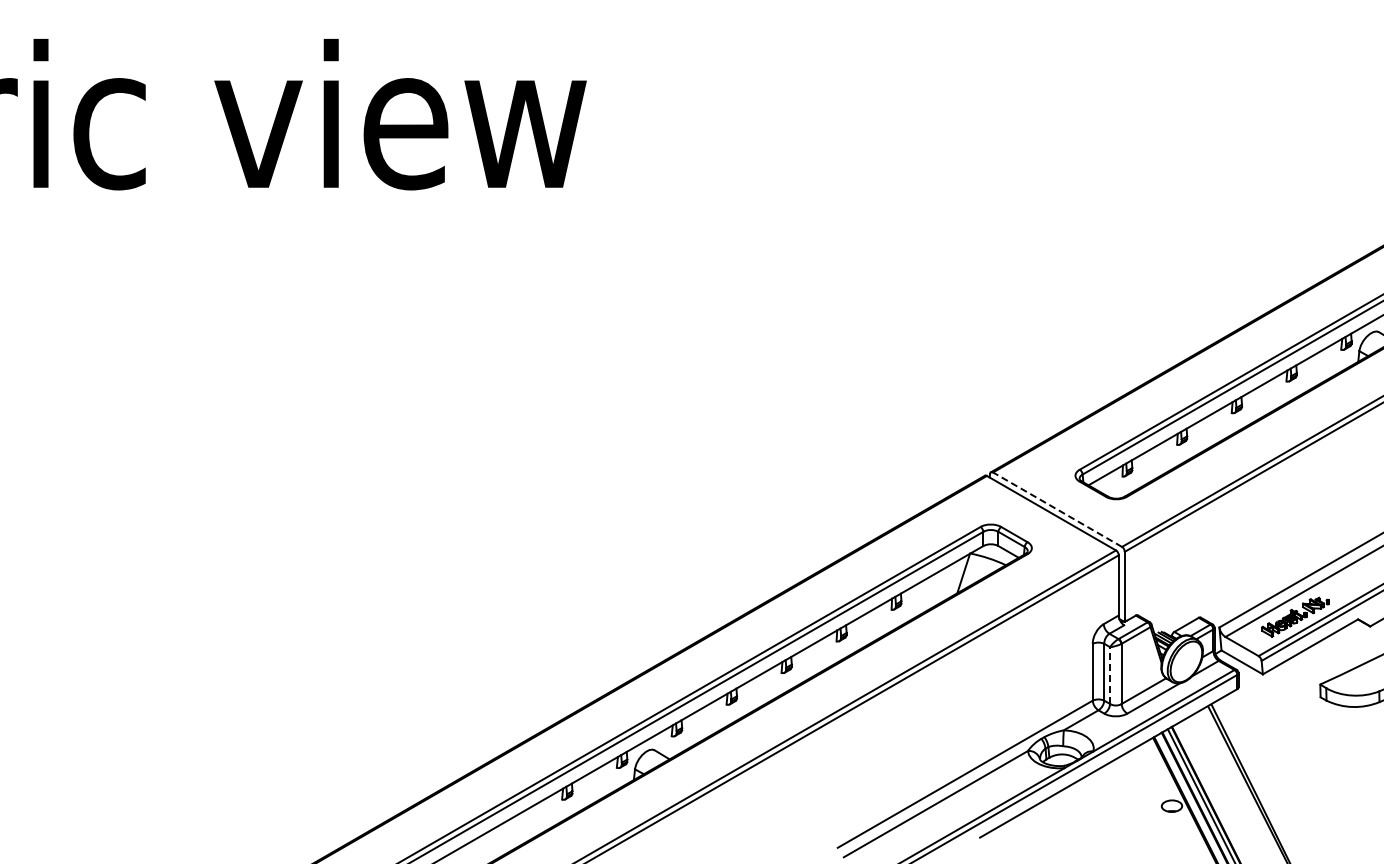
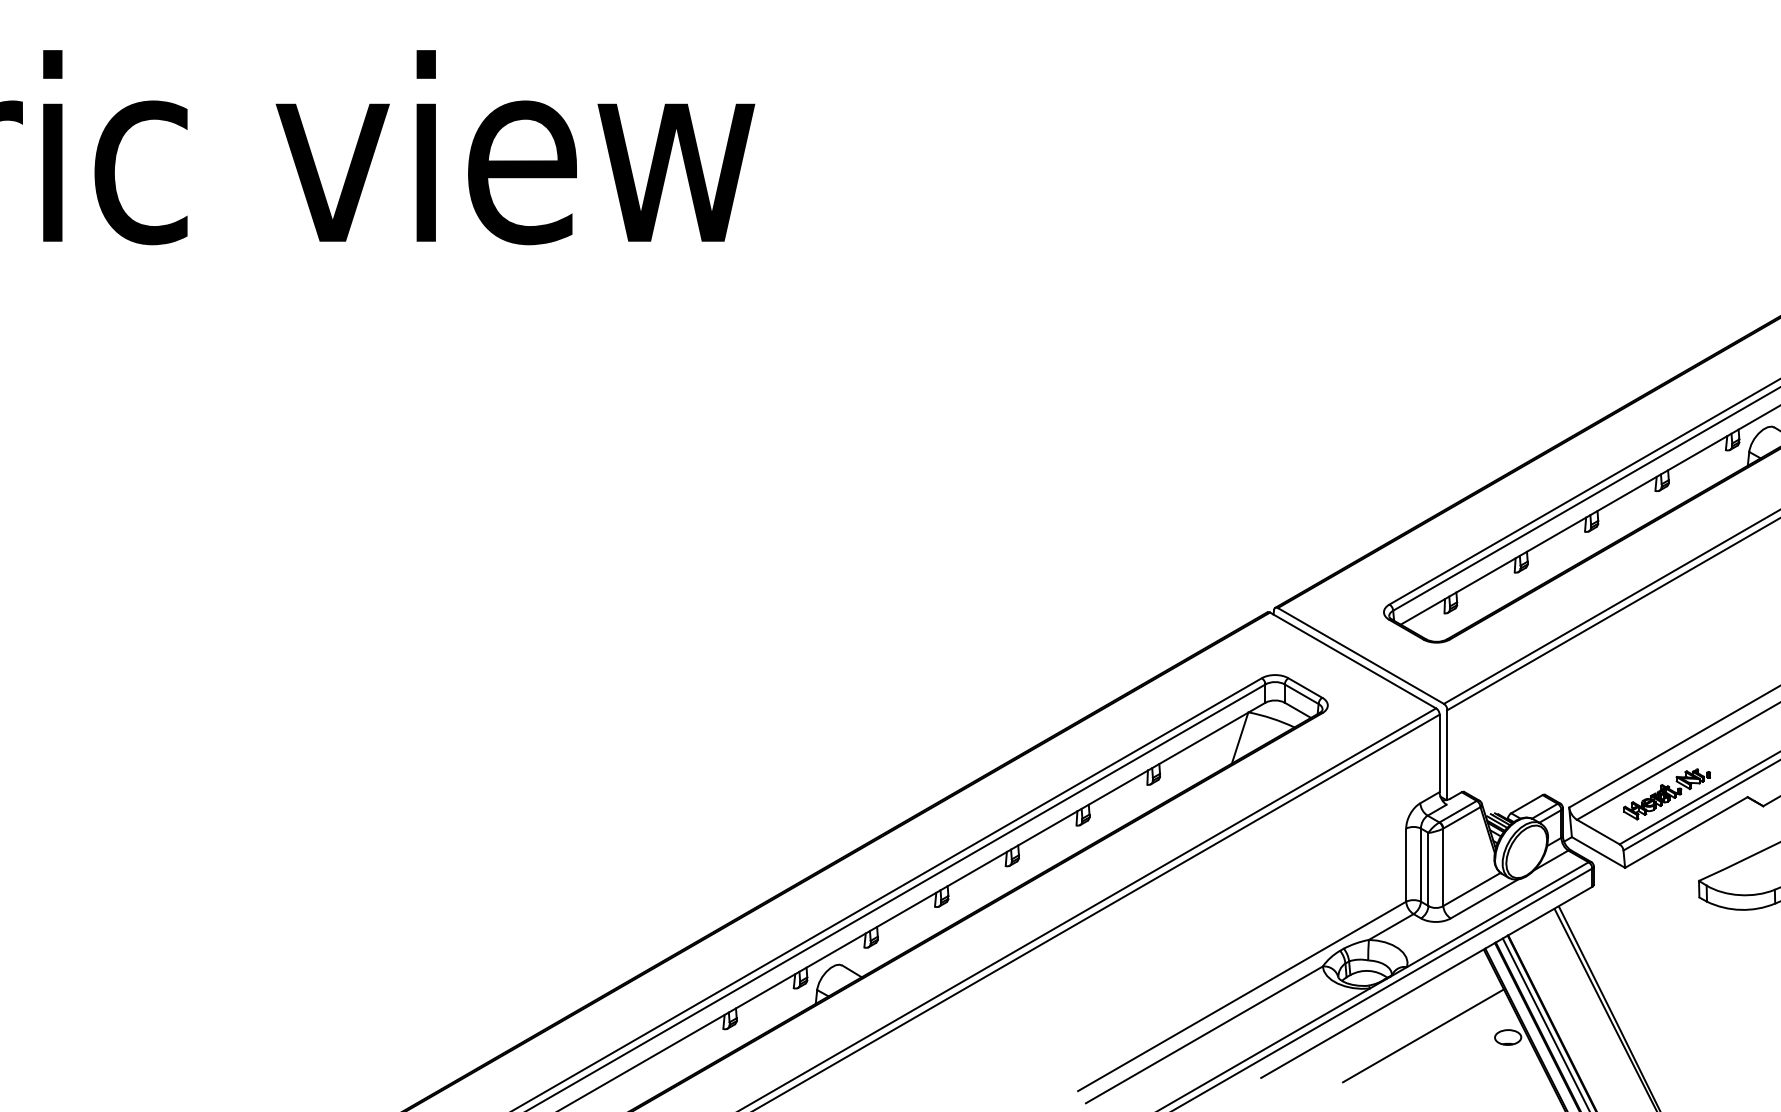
line: (1057, 509) -> (1360, 655), dashed -> solid
line: (1110, 675) -> (1429, 869), dashed -> solid
line: (1105, 804) -> (1422, 1035), added

